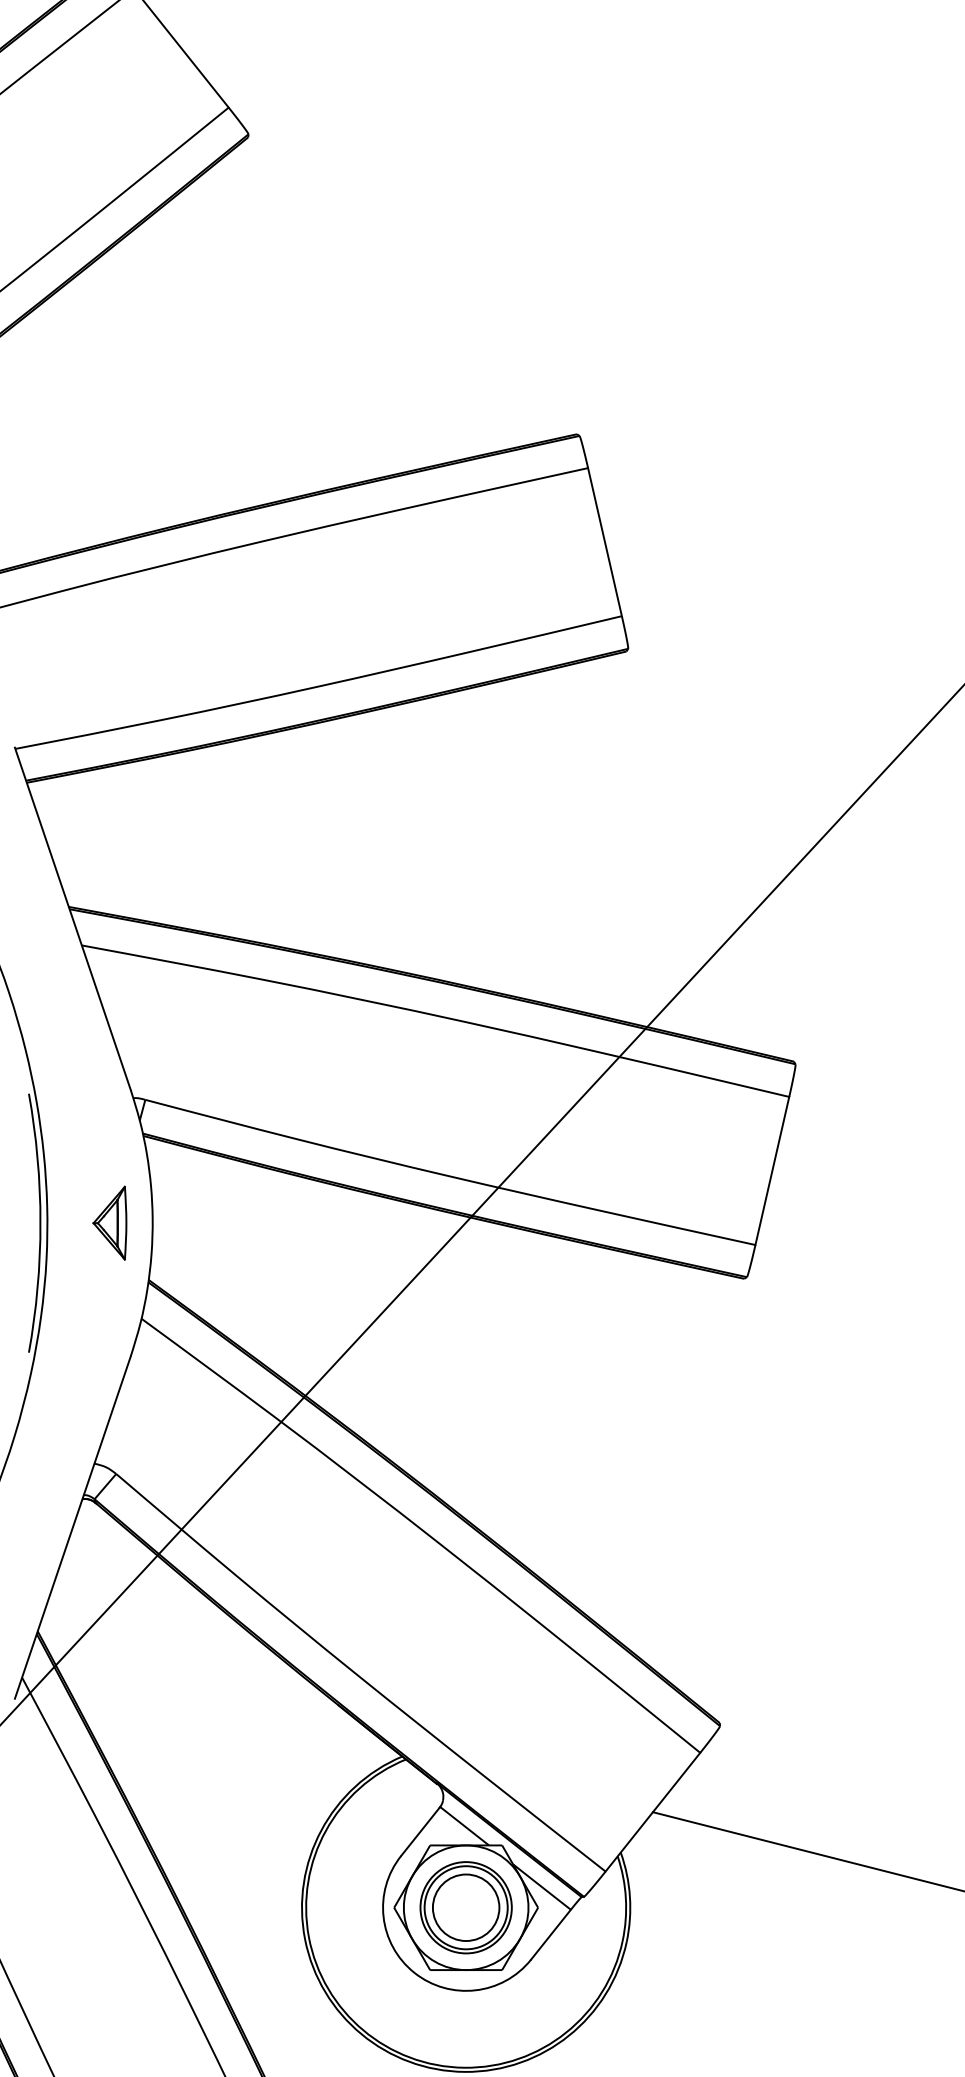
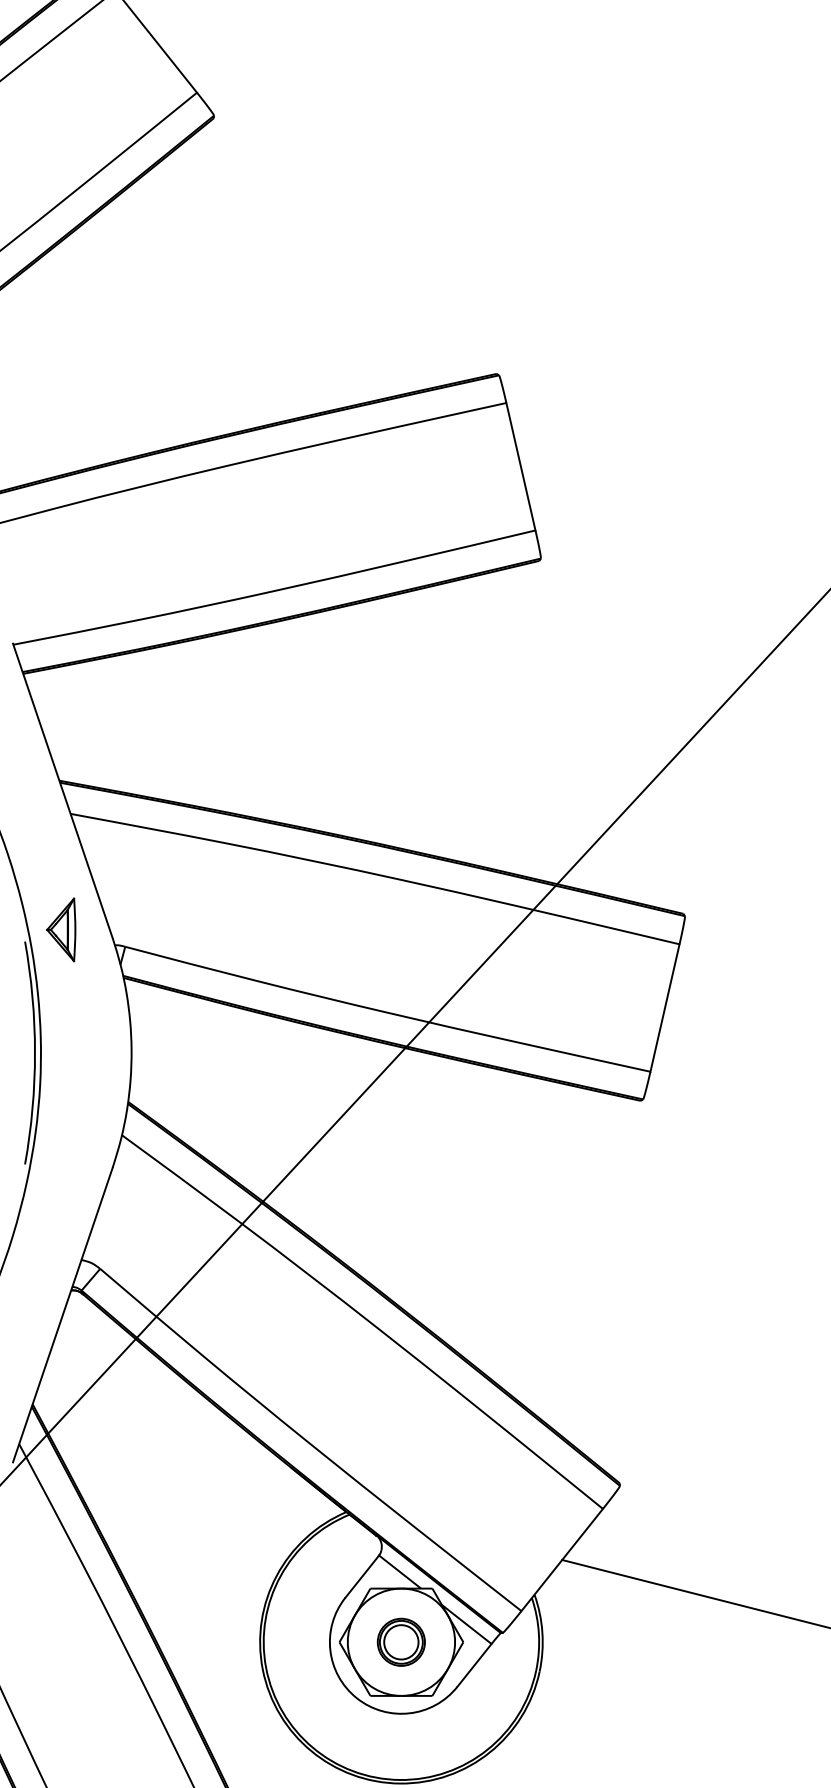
part: (109, 1222) -> (60, 929), moved
part: (465, 1907) -> (400, 1642), size x0.6

